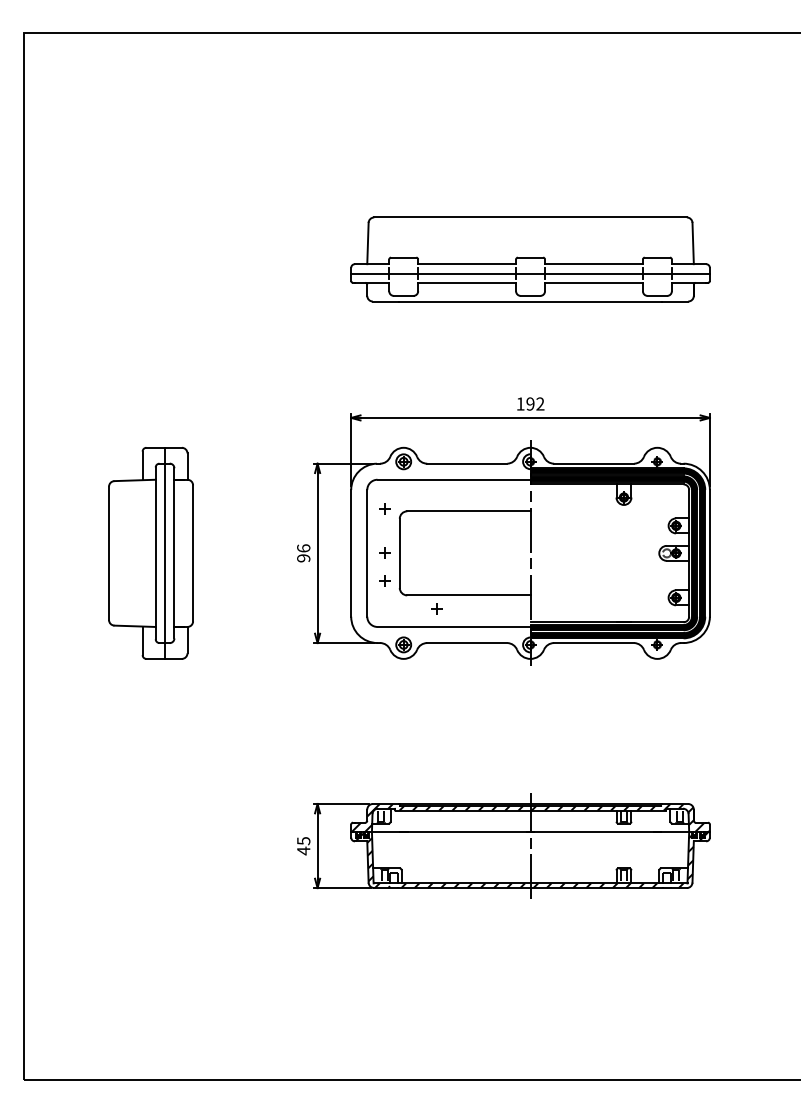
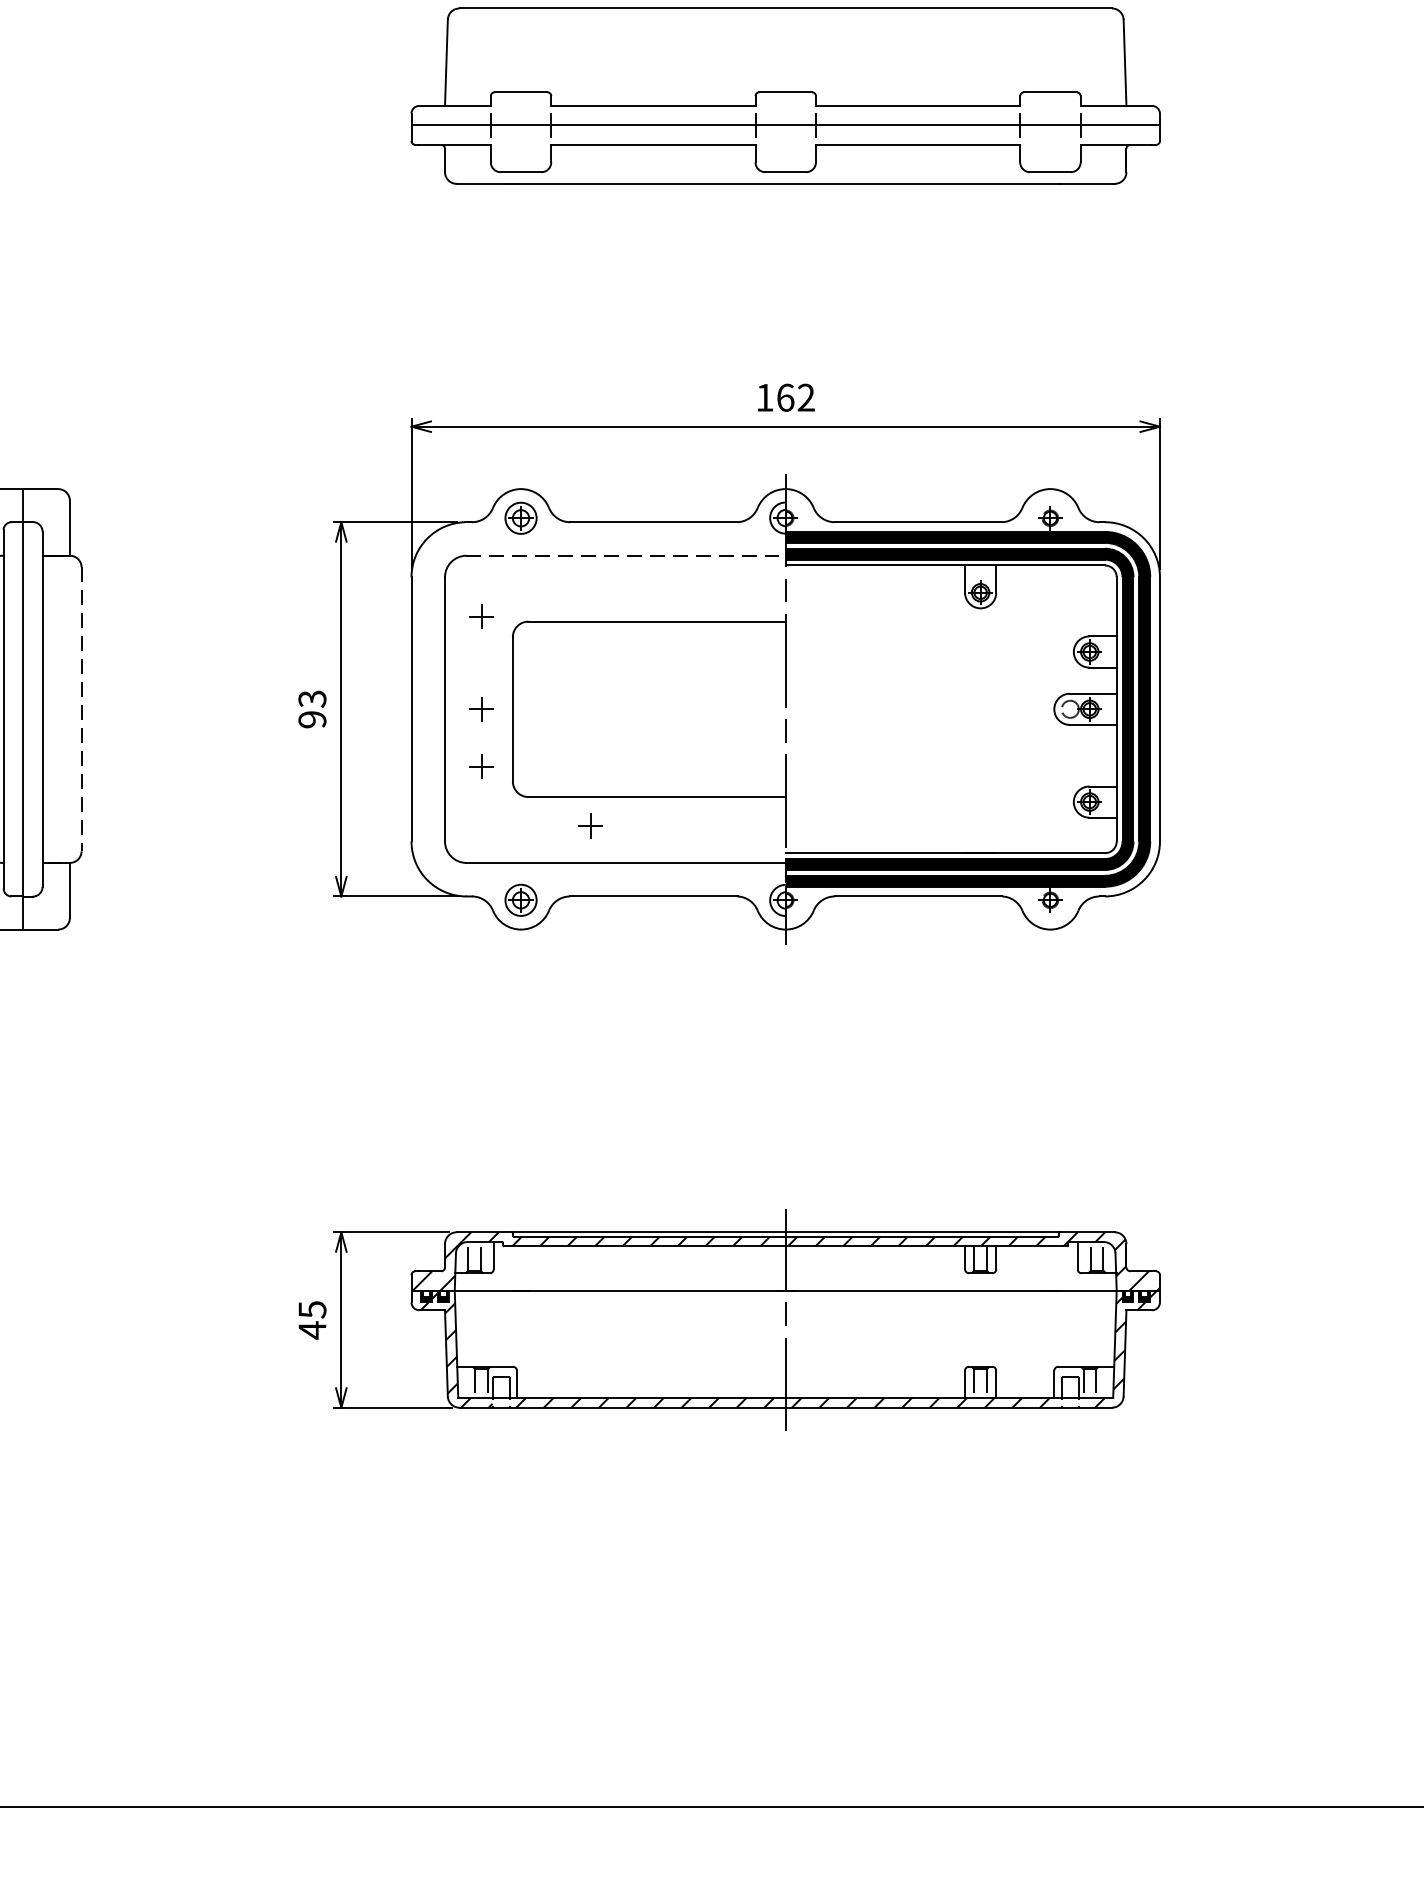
text: (530, 403) -> (785, 396), 192 -> 162
line: (454, 479) -> (627, 555), solid -> dashed
text: (303, 548) -> (311, 699), 96 -> 93
line: (193, 553) -> (82, 709), solid -> dashed

